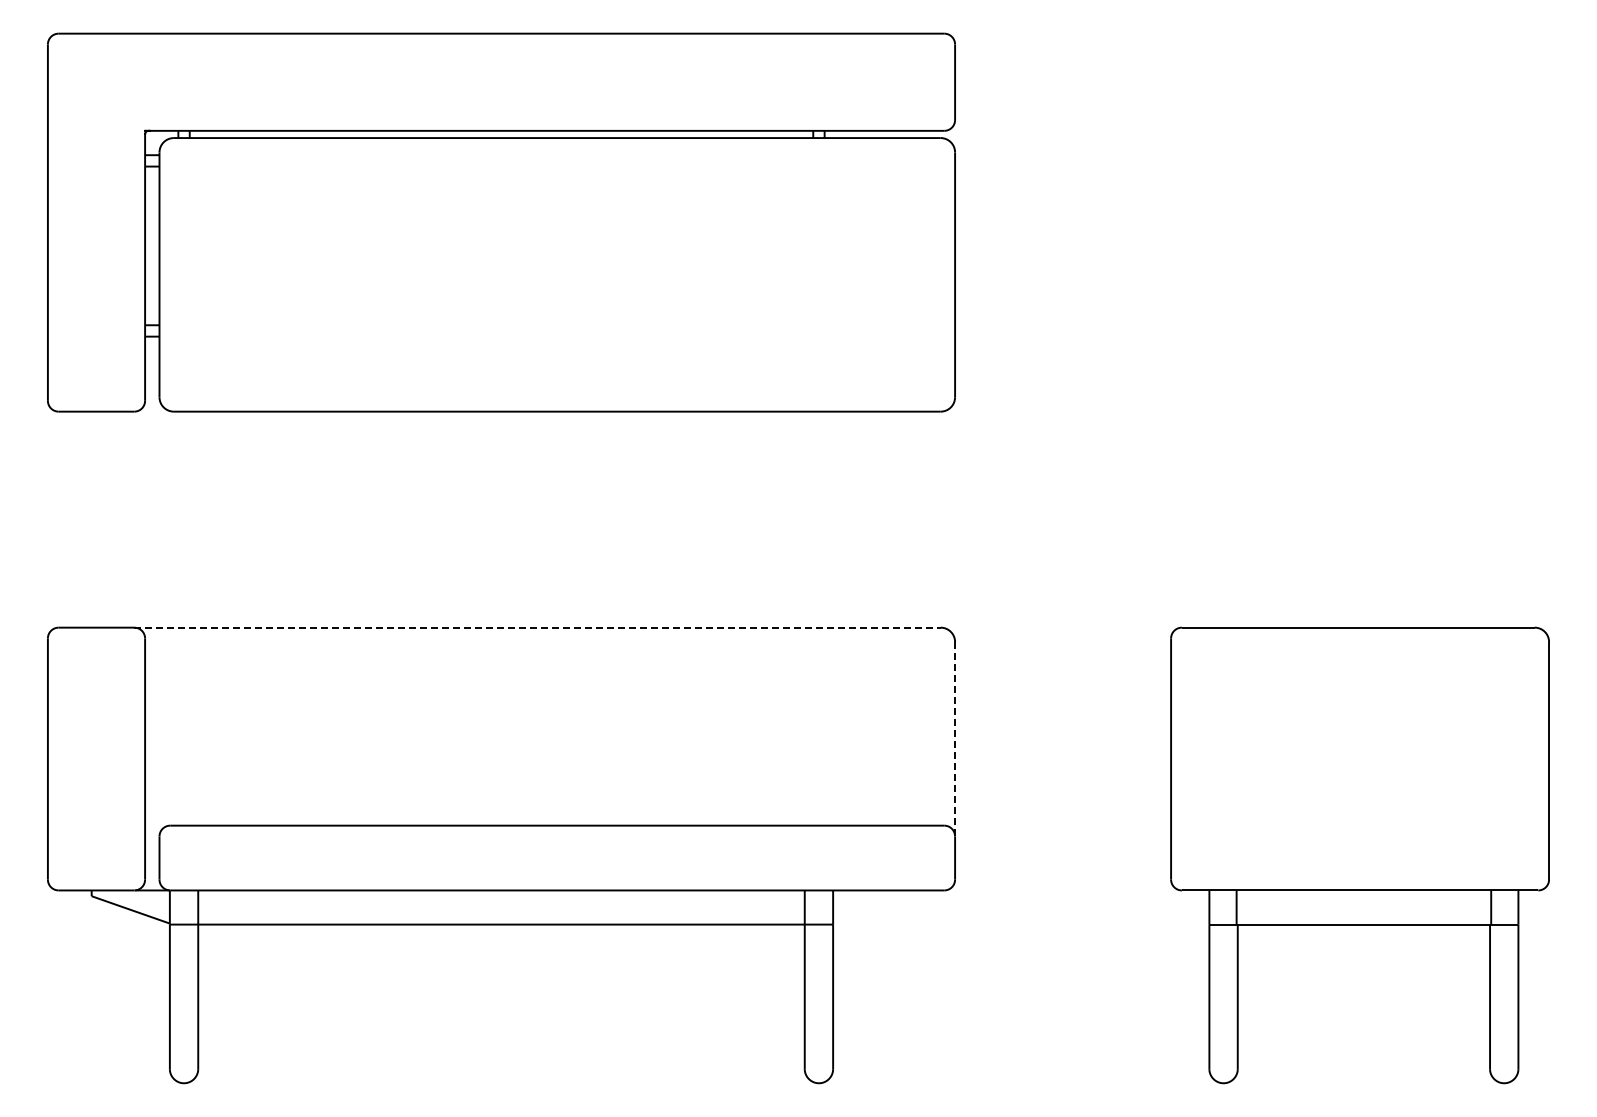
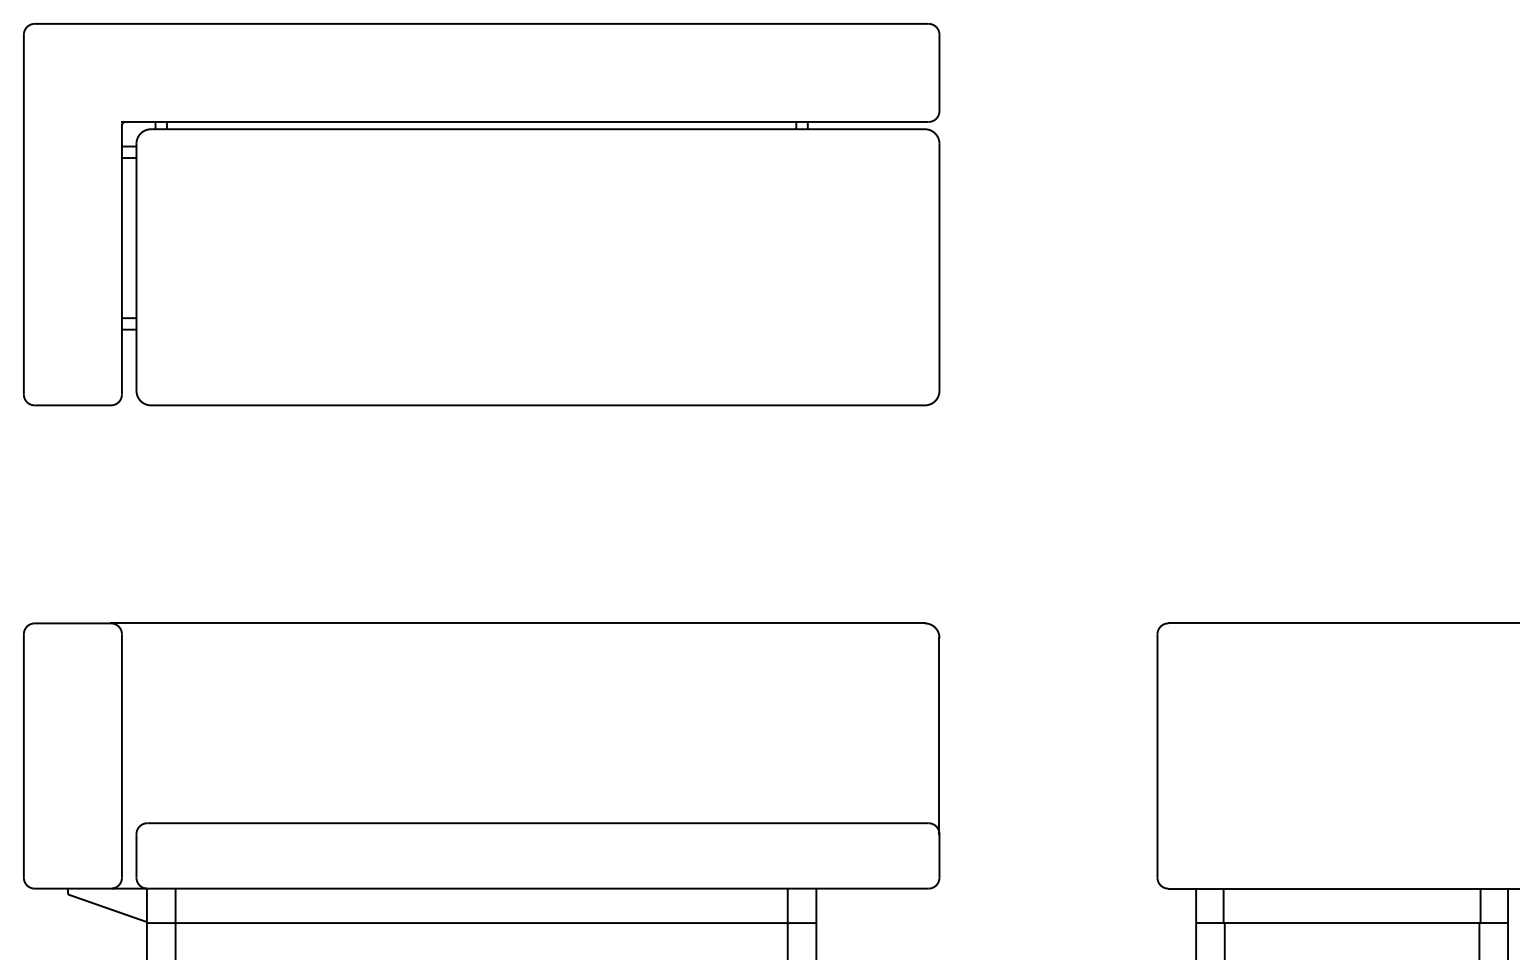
line: (538, 627) -> (518, 623), dashed -> solid
line: (955, 739) -> (939, 736), dashed -> solid

